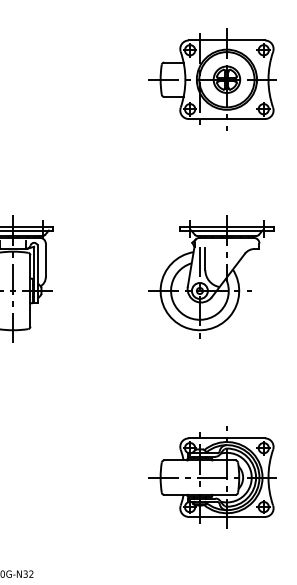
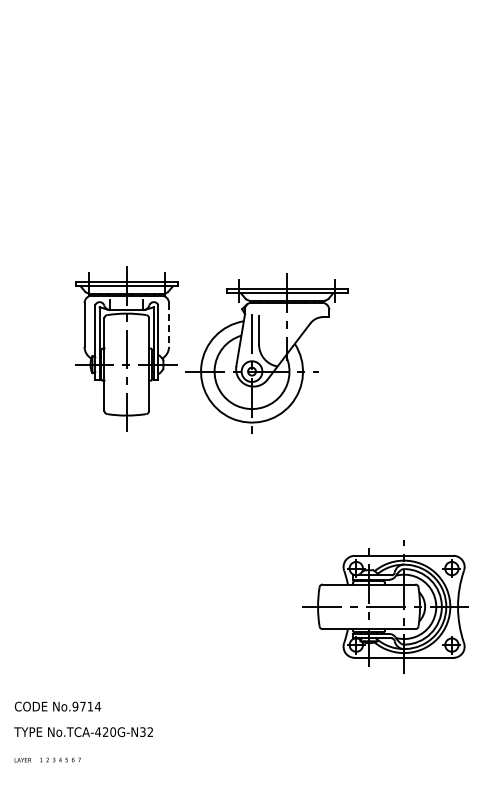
part: (212, 79) -> (385, 90), removed
line: (46, 260) -> (169, 324), solid -> dashed
part: (211, 277) -> (266, 353), moved

